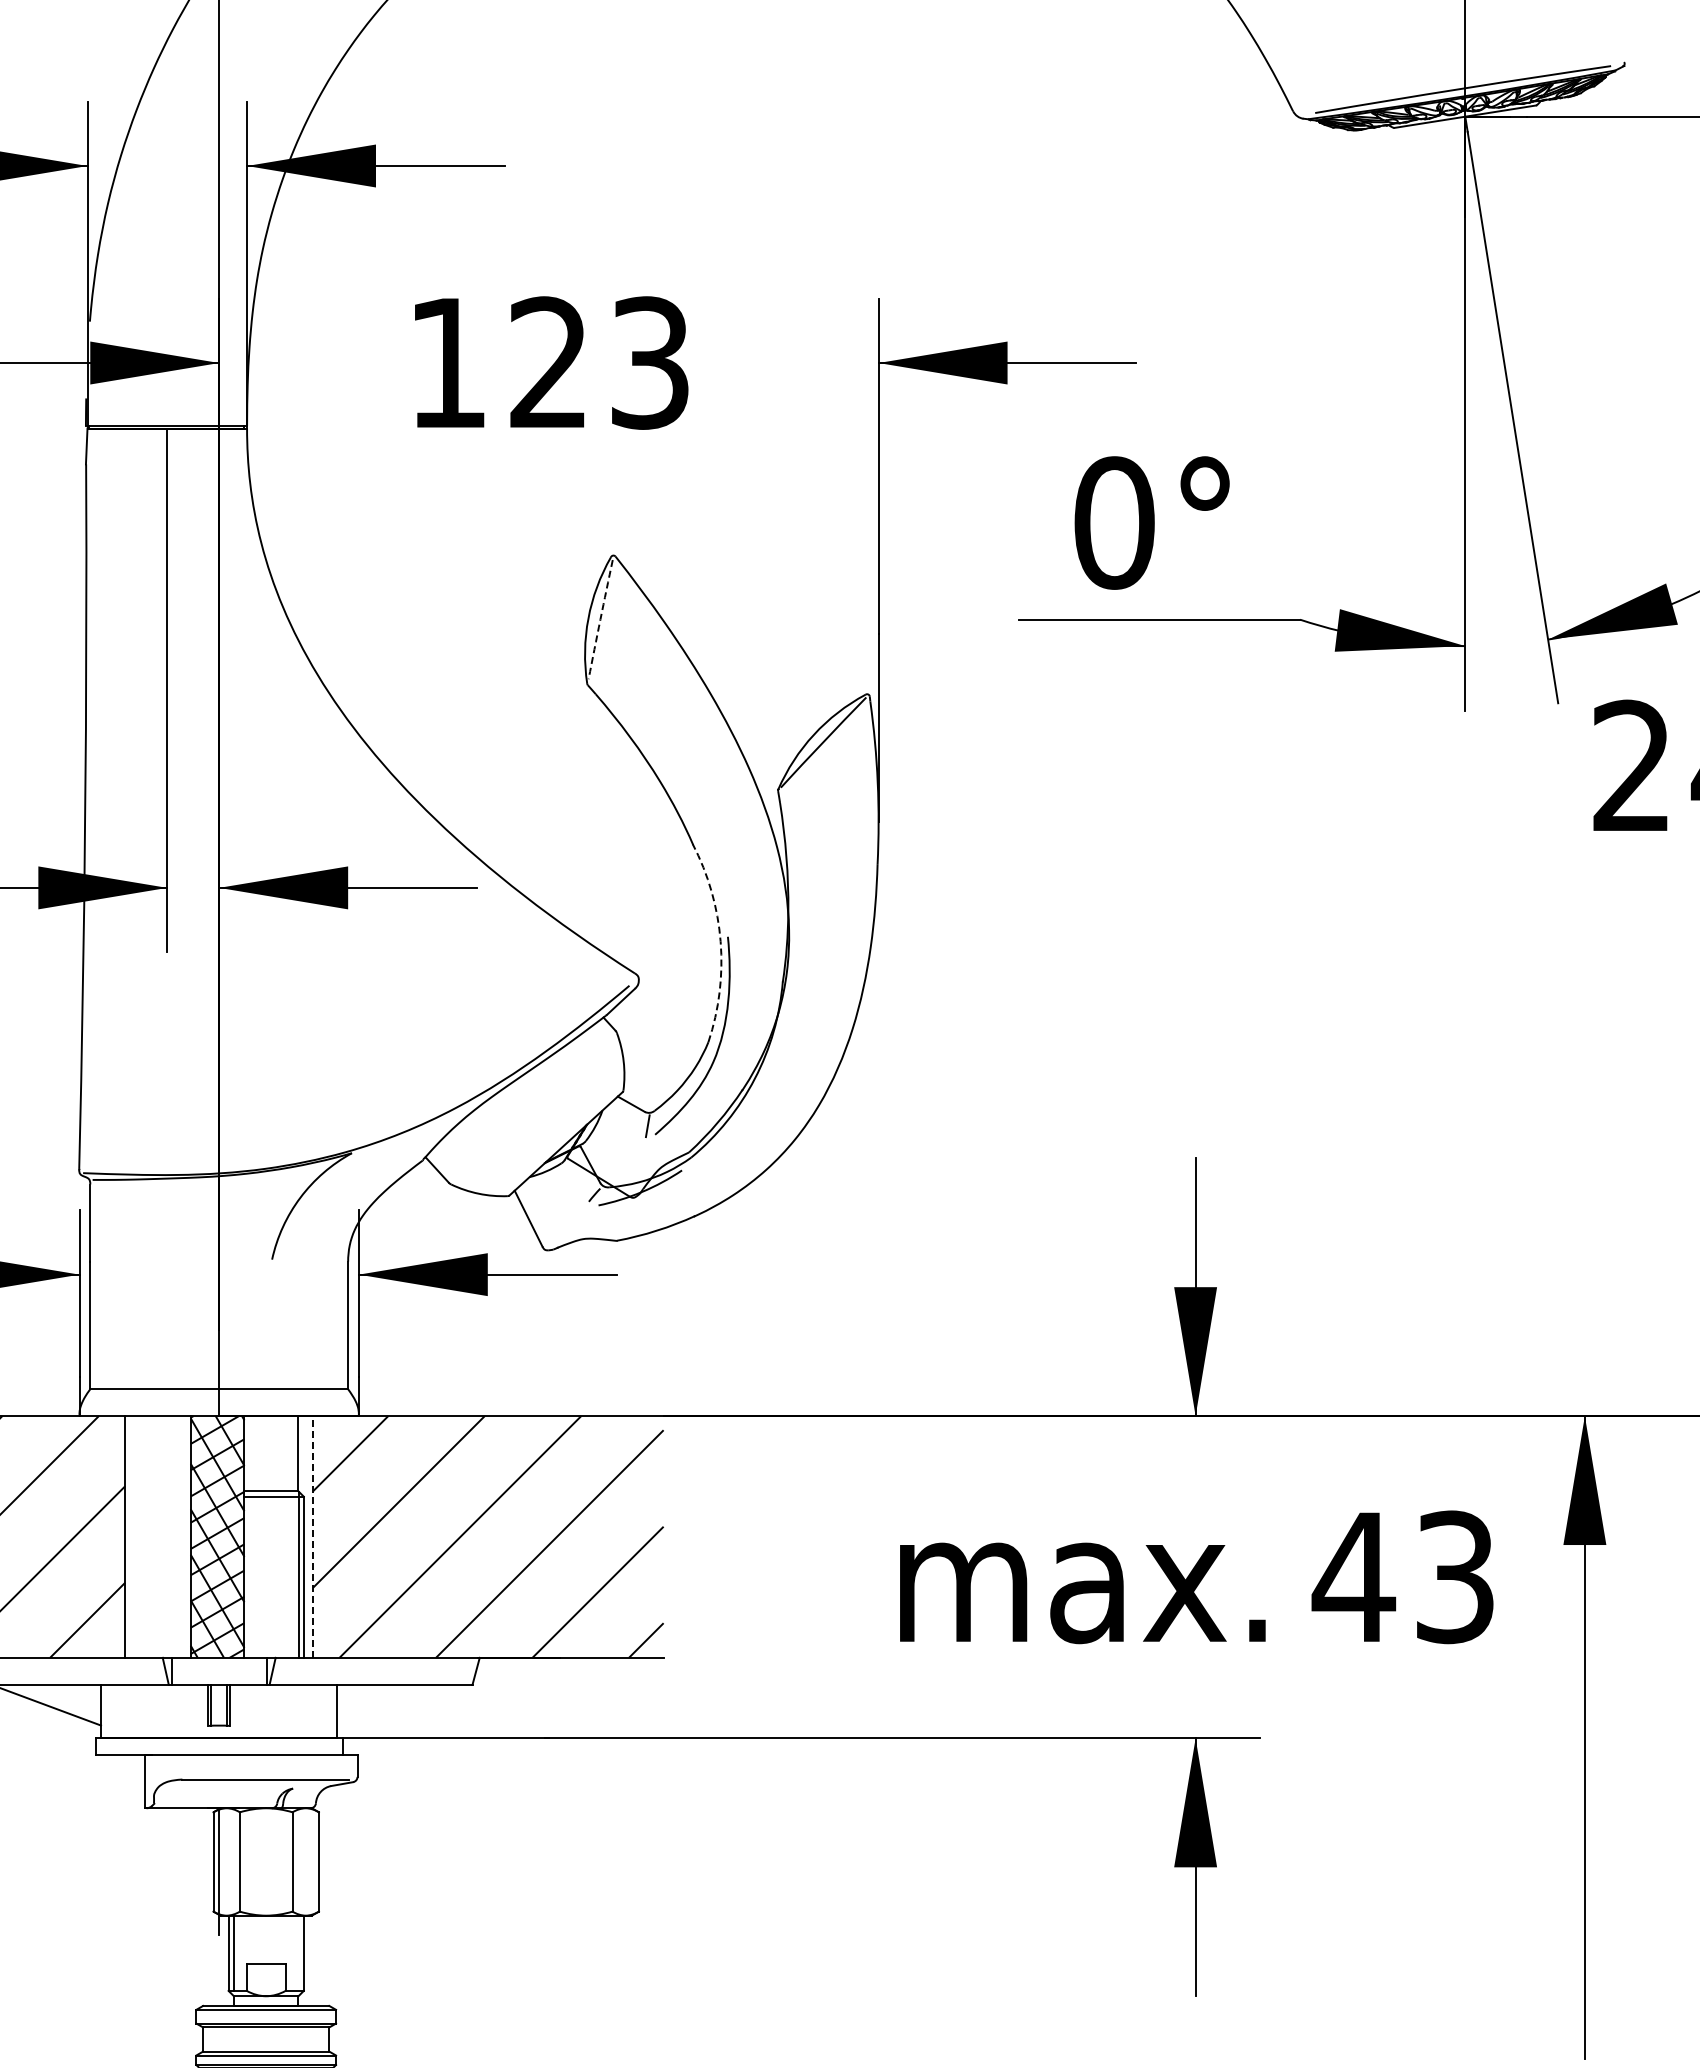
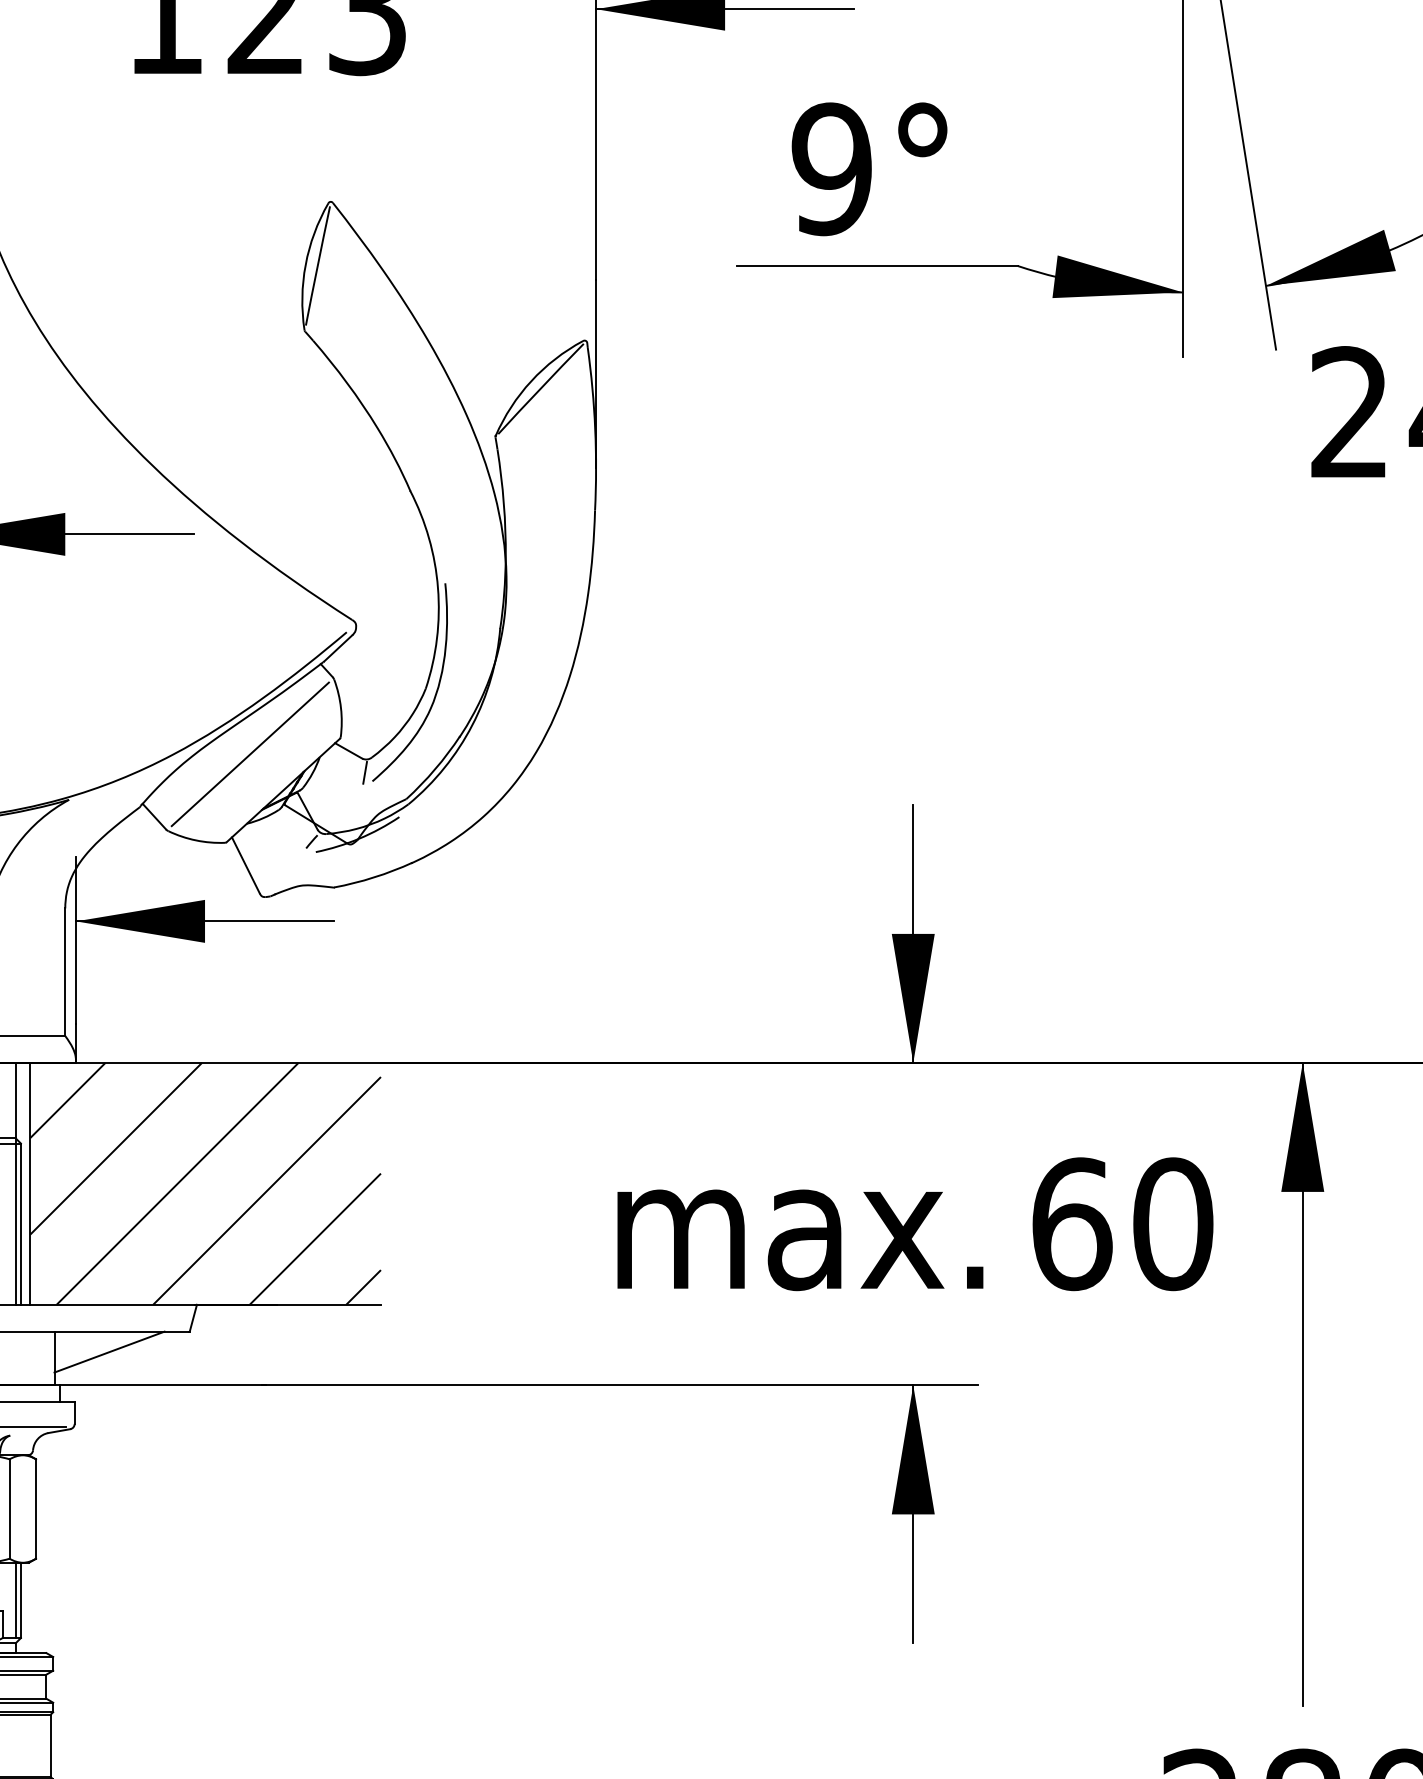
text: (1114, 522) -> (832, 168), 0° -> 9°
arc: (600, 619) -> (317, 265), dashed -> solid
arc: (720, 941) -> (437, 588), dashed -> solid
line: (532, 1107) -> (249, 754), added
line: (313, 1536) -> (30, 1183), dashed -> solid
text: (1403, 1577) -> (1121, 1224), 43 -> 60
line: (392, 1704) -> (109, 1351), added
line: (298, 1952) -> (15, 1599), added

